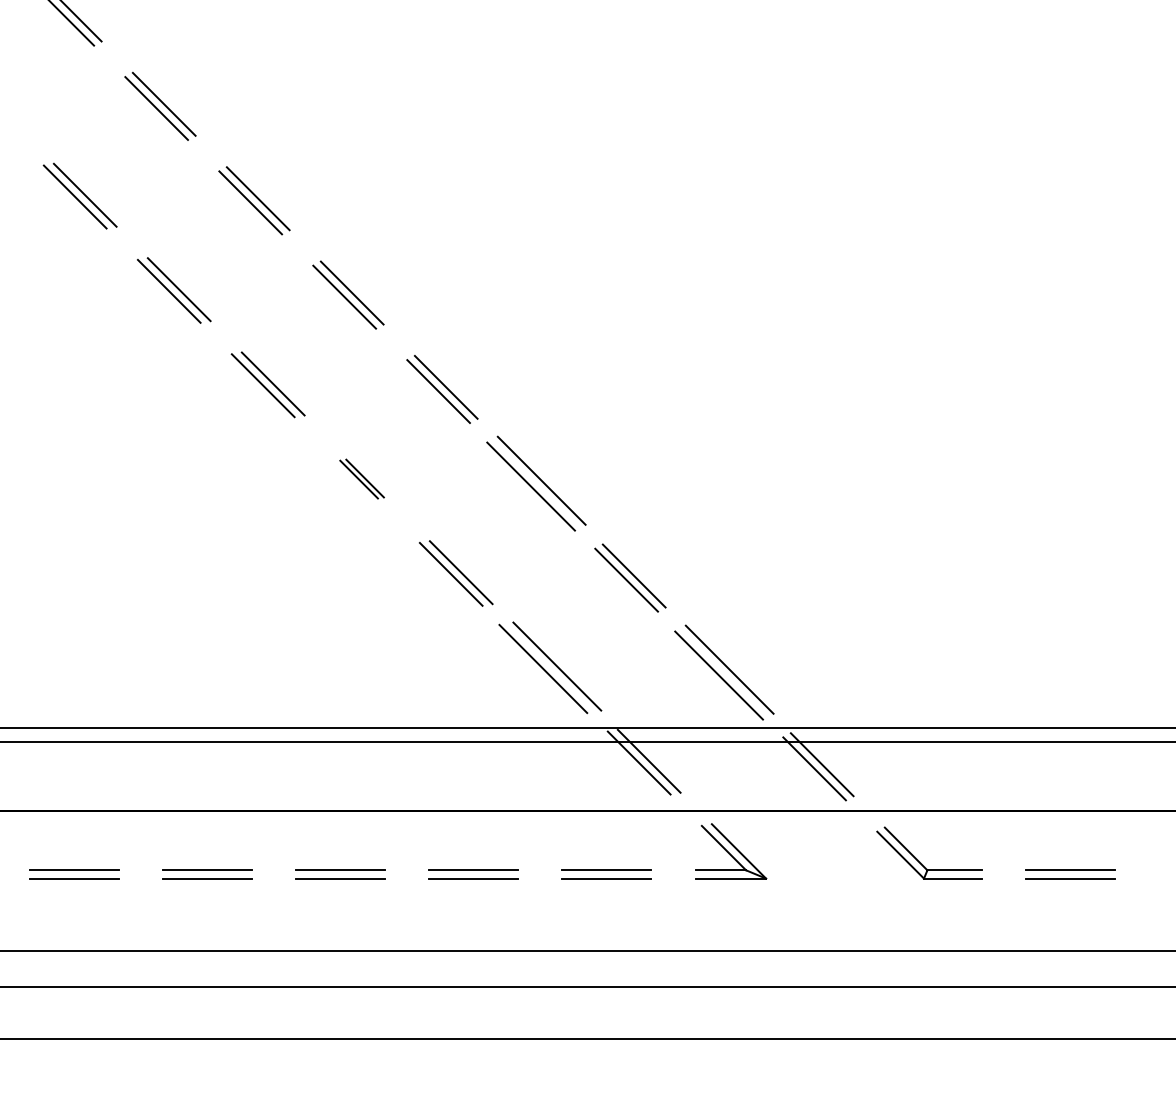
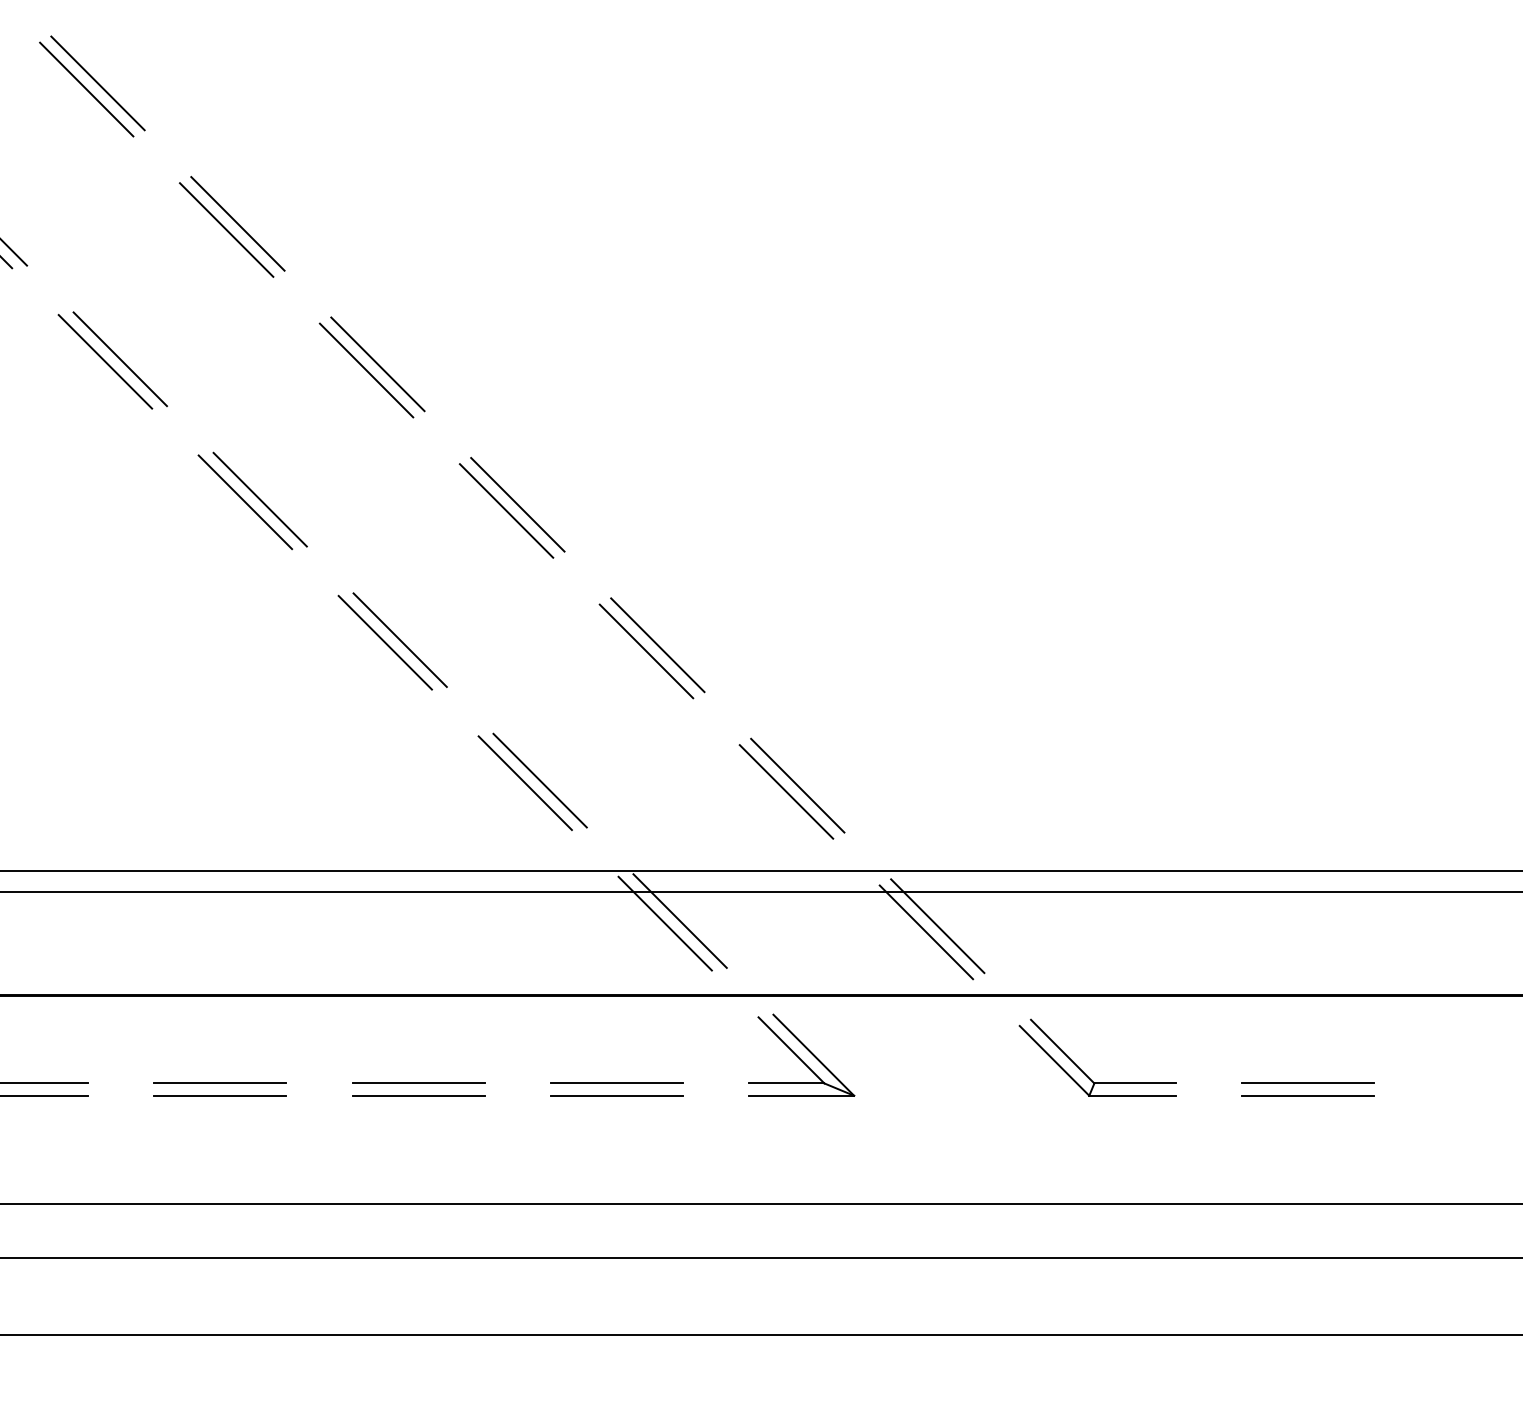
part: (361, 478) -> (251, 499), size x1.67
part: (536, 483) -> (512, 507), size x0.71
part: (549, 667) -> (531, 781), size x0.71
part: (724, 671) -> (792, 787), size x0.71

